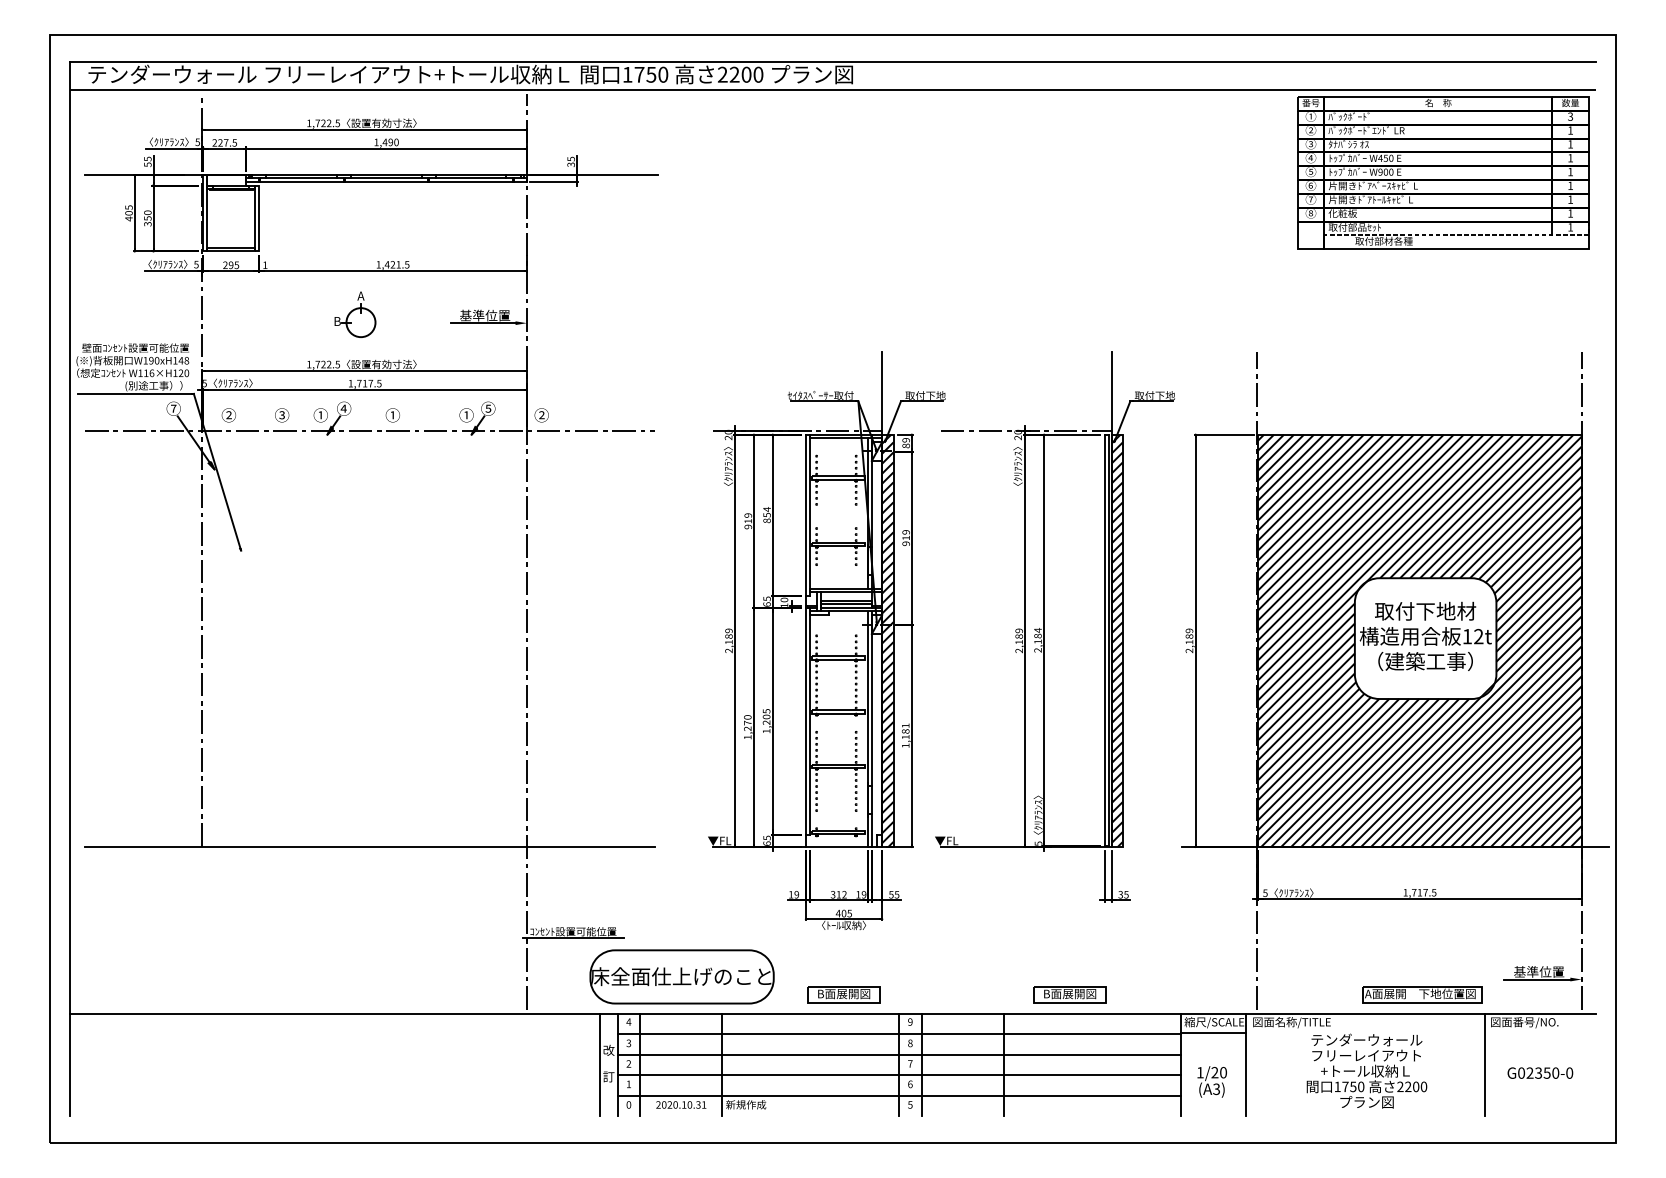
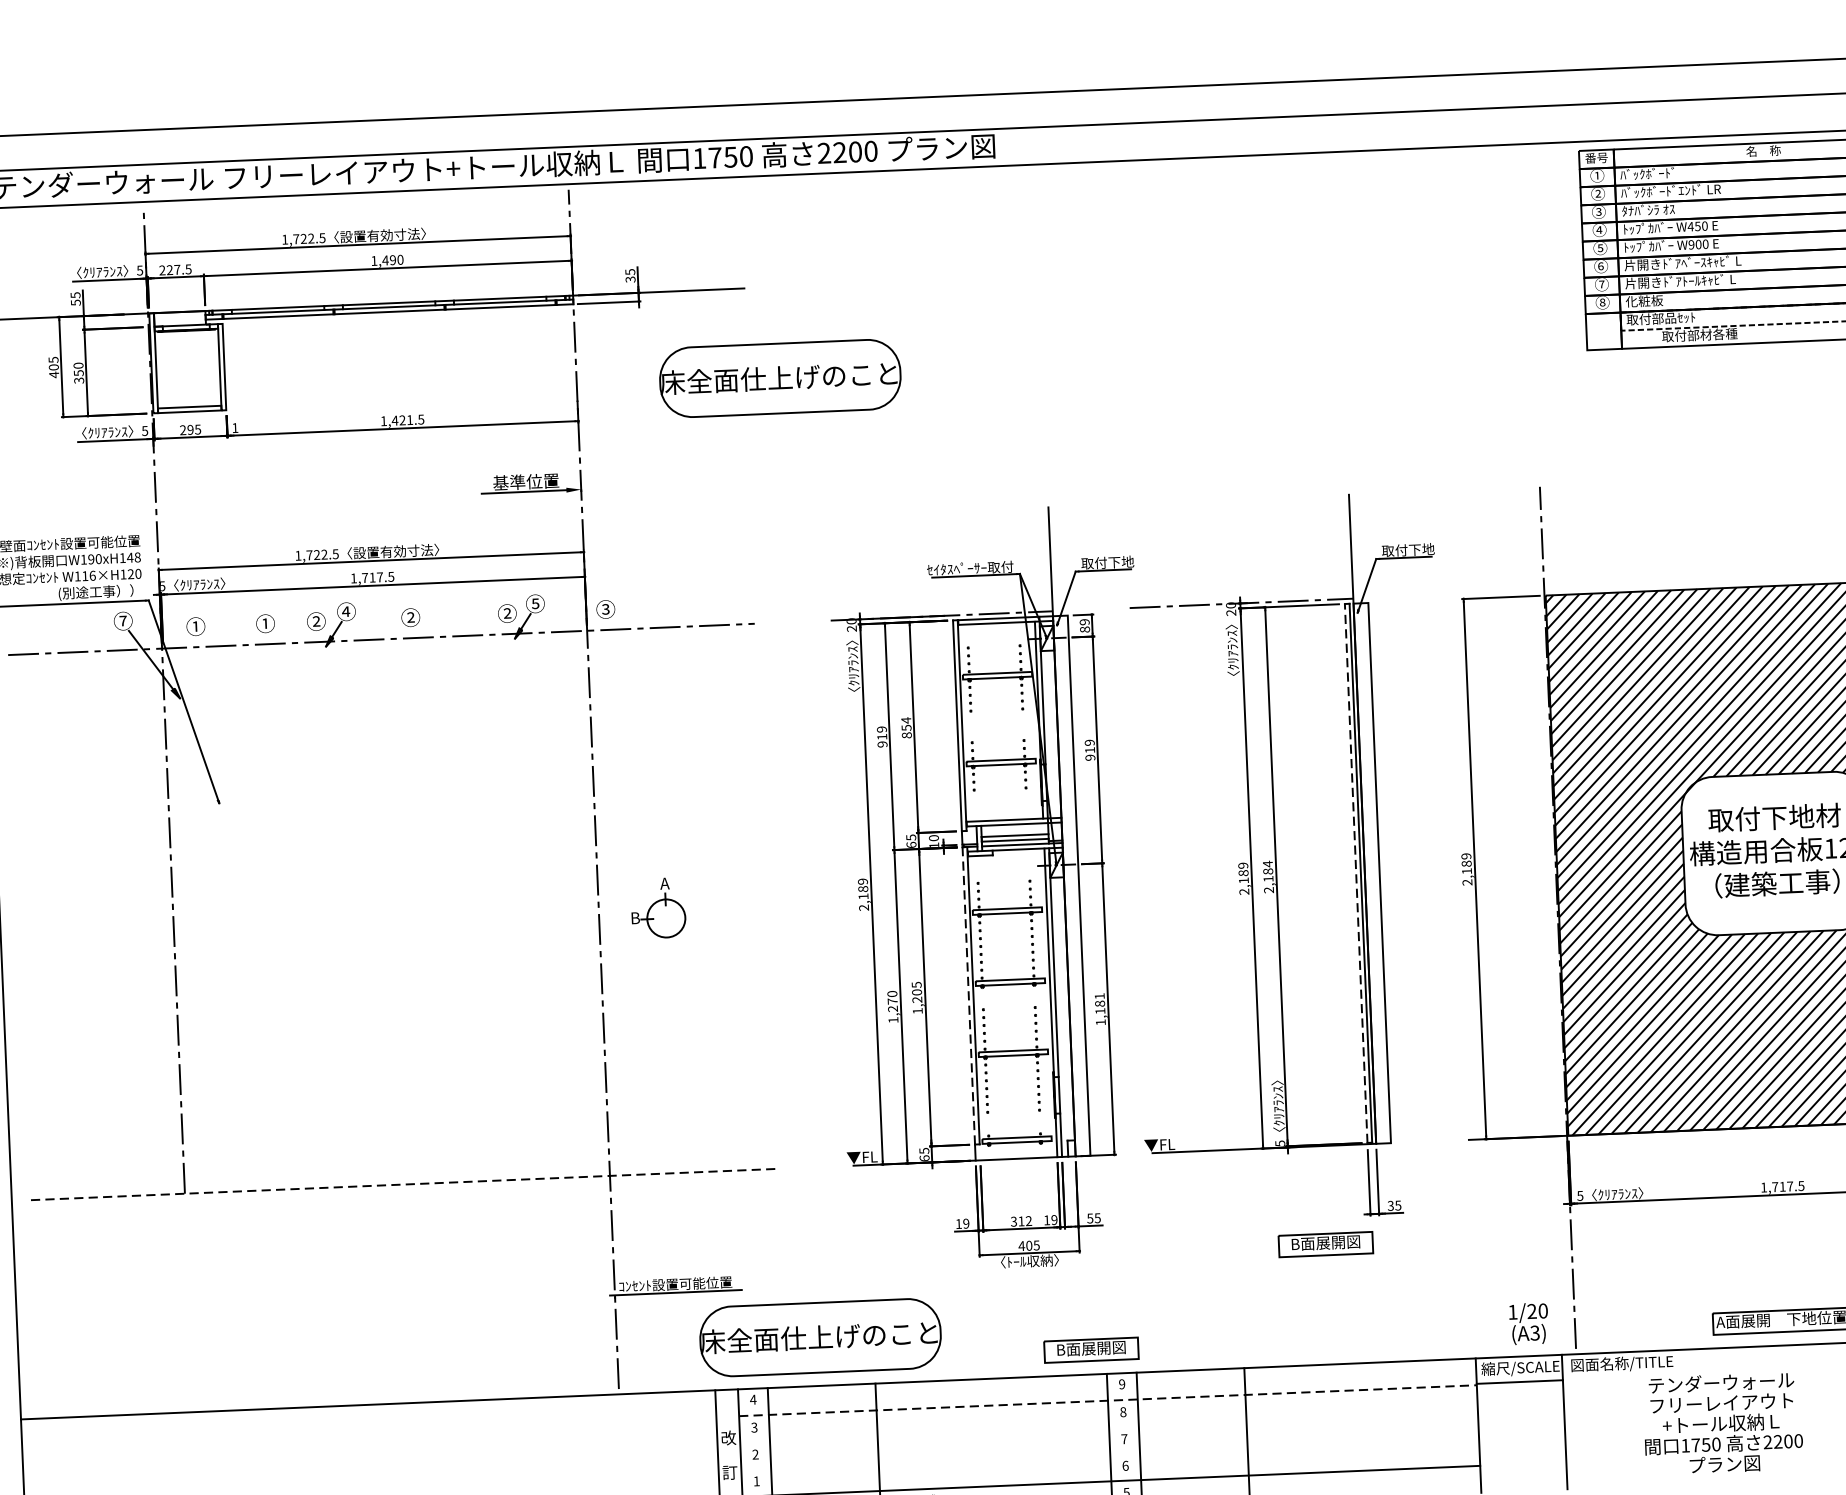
part: (681, 244) -> (779, 377), added
part: (355, 314) -> (658, 908), moved
text: (228, 415) -> (195, 626), ② -> ①
text: (281, 415) -> (264, 624), ③ -> ①
text: (320, 415) -> (315, 621), ① -> ②
text: (392, 415) -> (410, 617), ① -> ②
text: (466, 415) -> (507, 613), ① -> ②
text: (541, 415) -> (605, 609), ② -> ③
hatch: (887, 640) -> (1071, 885), removed
line: (1104, 640) -> (1355, 873), solid -> dashed
hatch: (1116, 640) -> (1371, 872), removed
line: (805, 720) -> (968, 994), solid -> dashed
line: (369, 846) -> (403, 1183), solid -> dashed
part: (843, 994) -> (1090, 1349), moved
part: (1069, 994) -> (1325, 1243), moved
line: (899, 1034) -> (1108, 1401), solid -> dashed
line: (898, 1054) -> (1108, 1427), removed
line: (898, 1075) -> (1109, 1454), removed
text: (1211, 1081) -> (1527, 1323), moved

